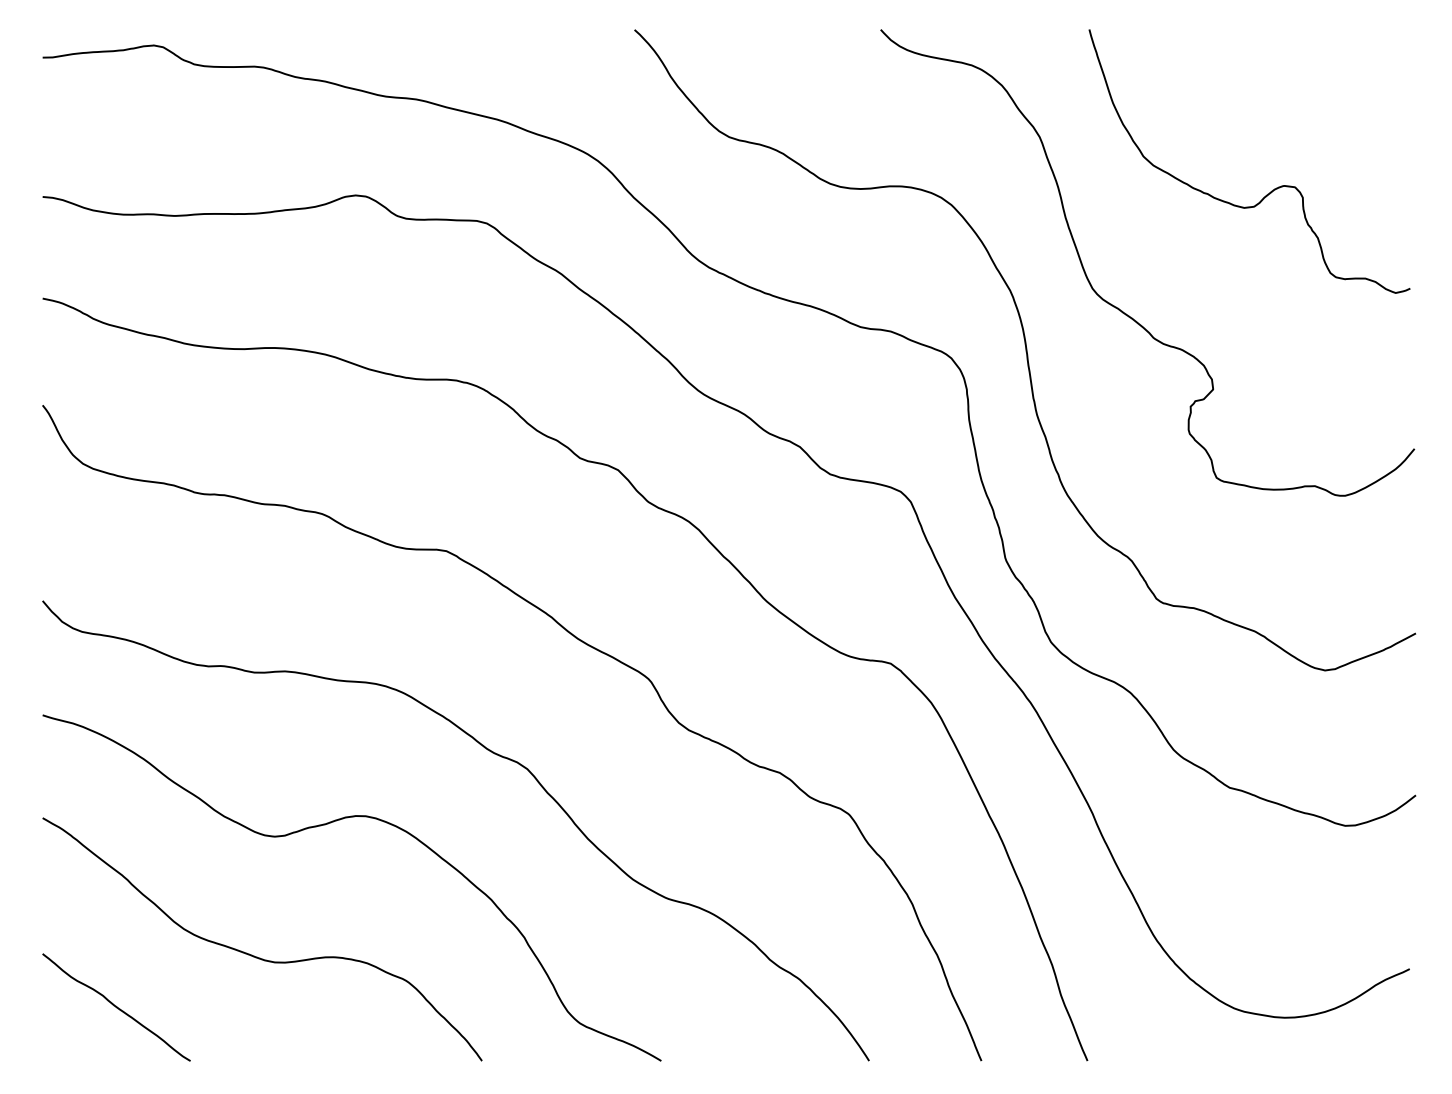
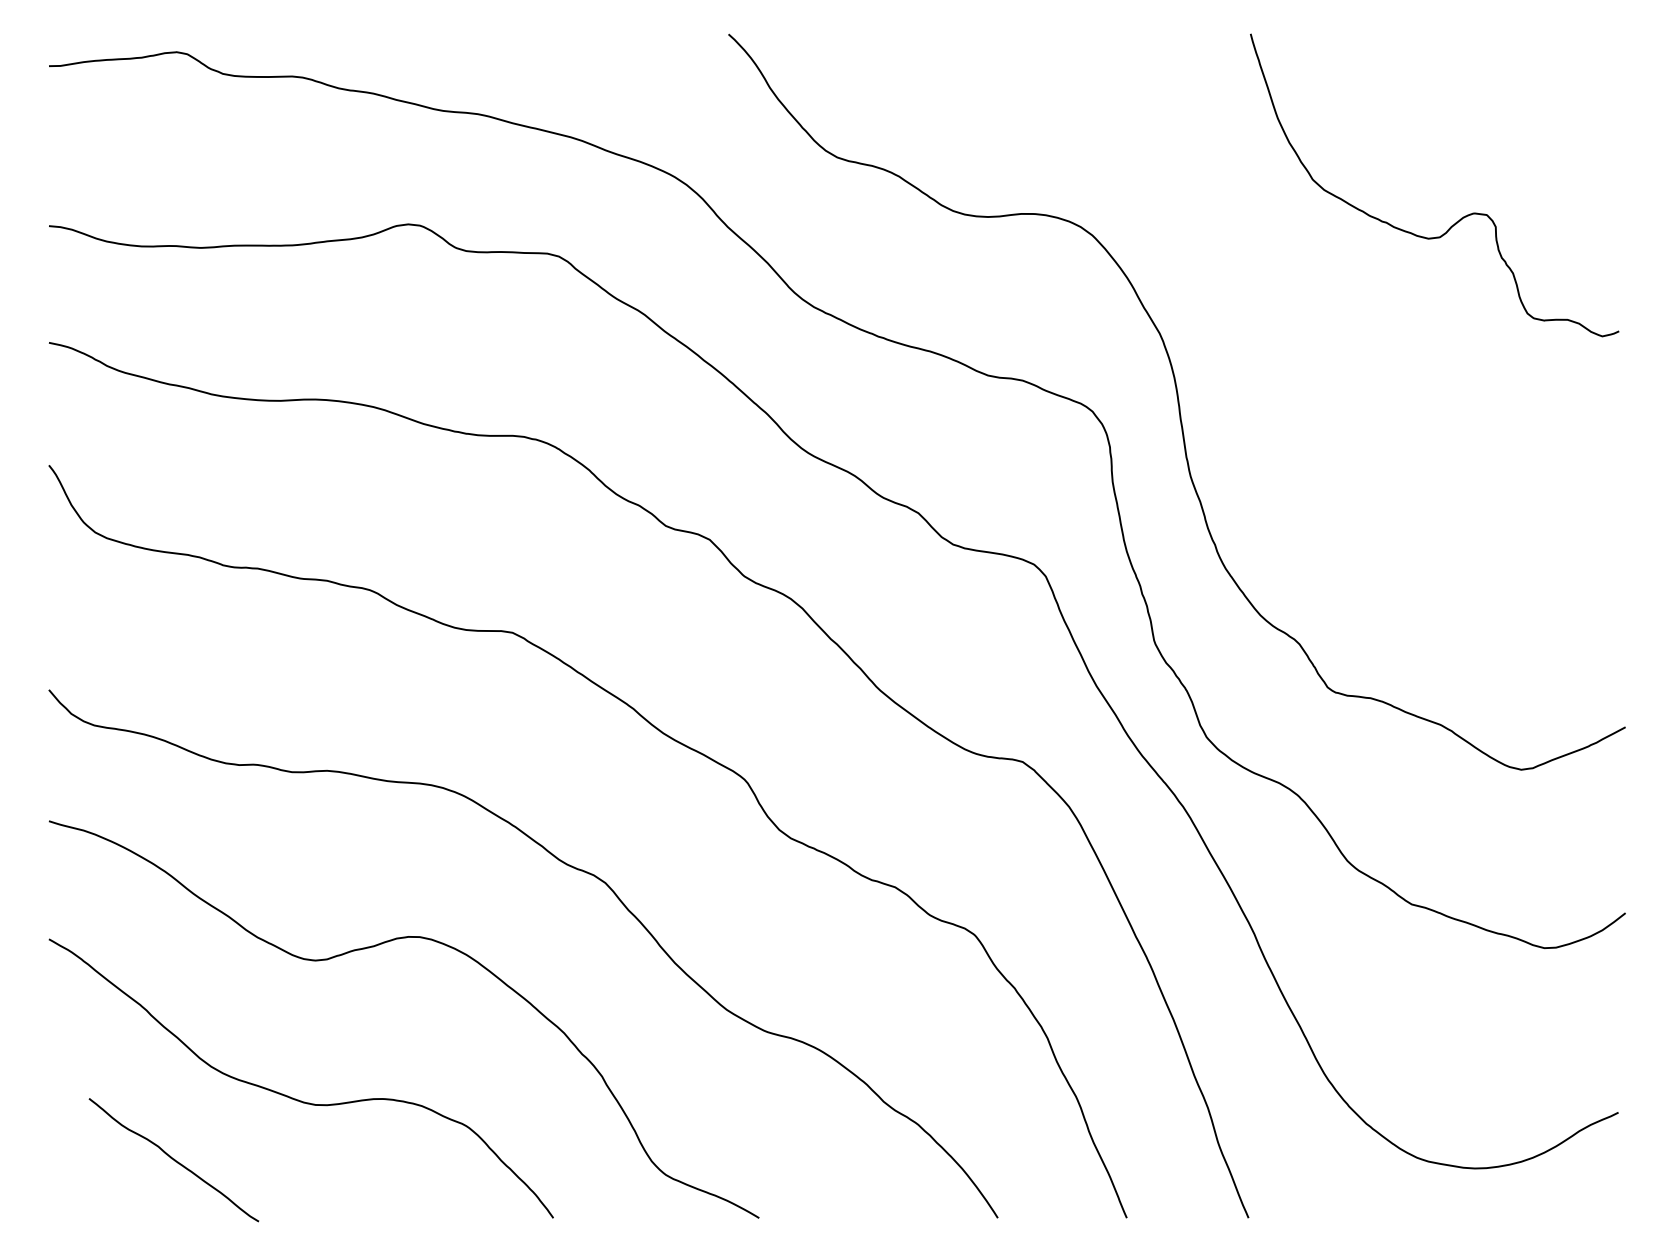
curve: (1118, 307) -> (1284, 353), removed
curve: (116, 1007) -> (173, 1160), moved

